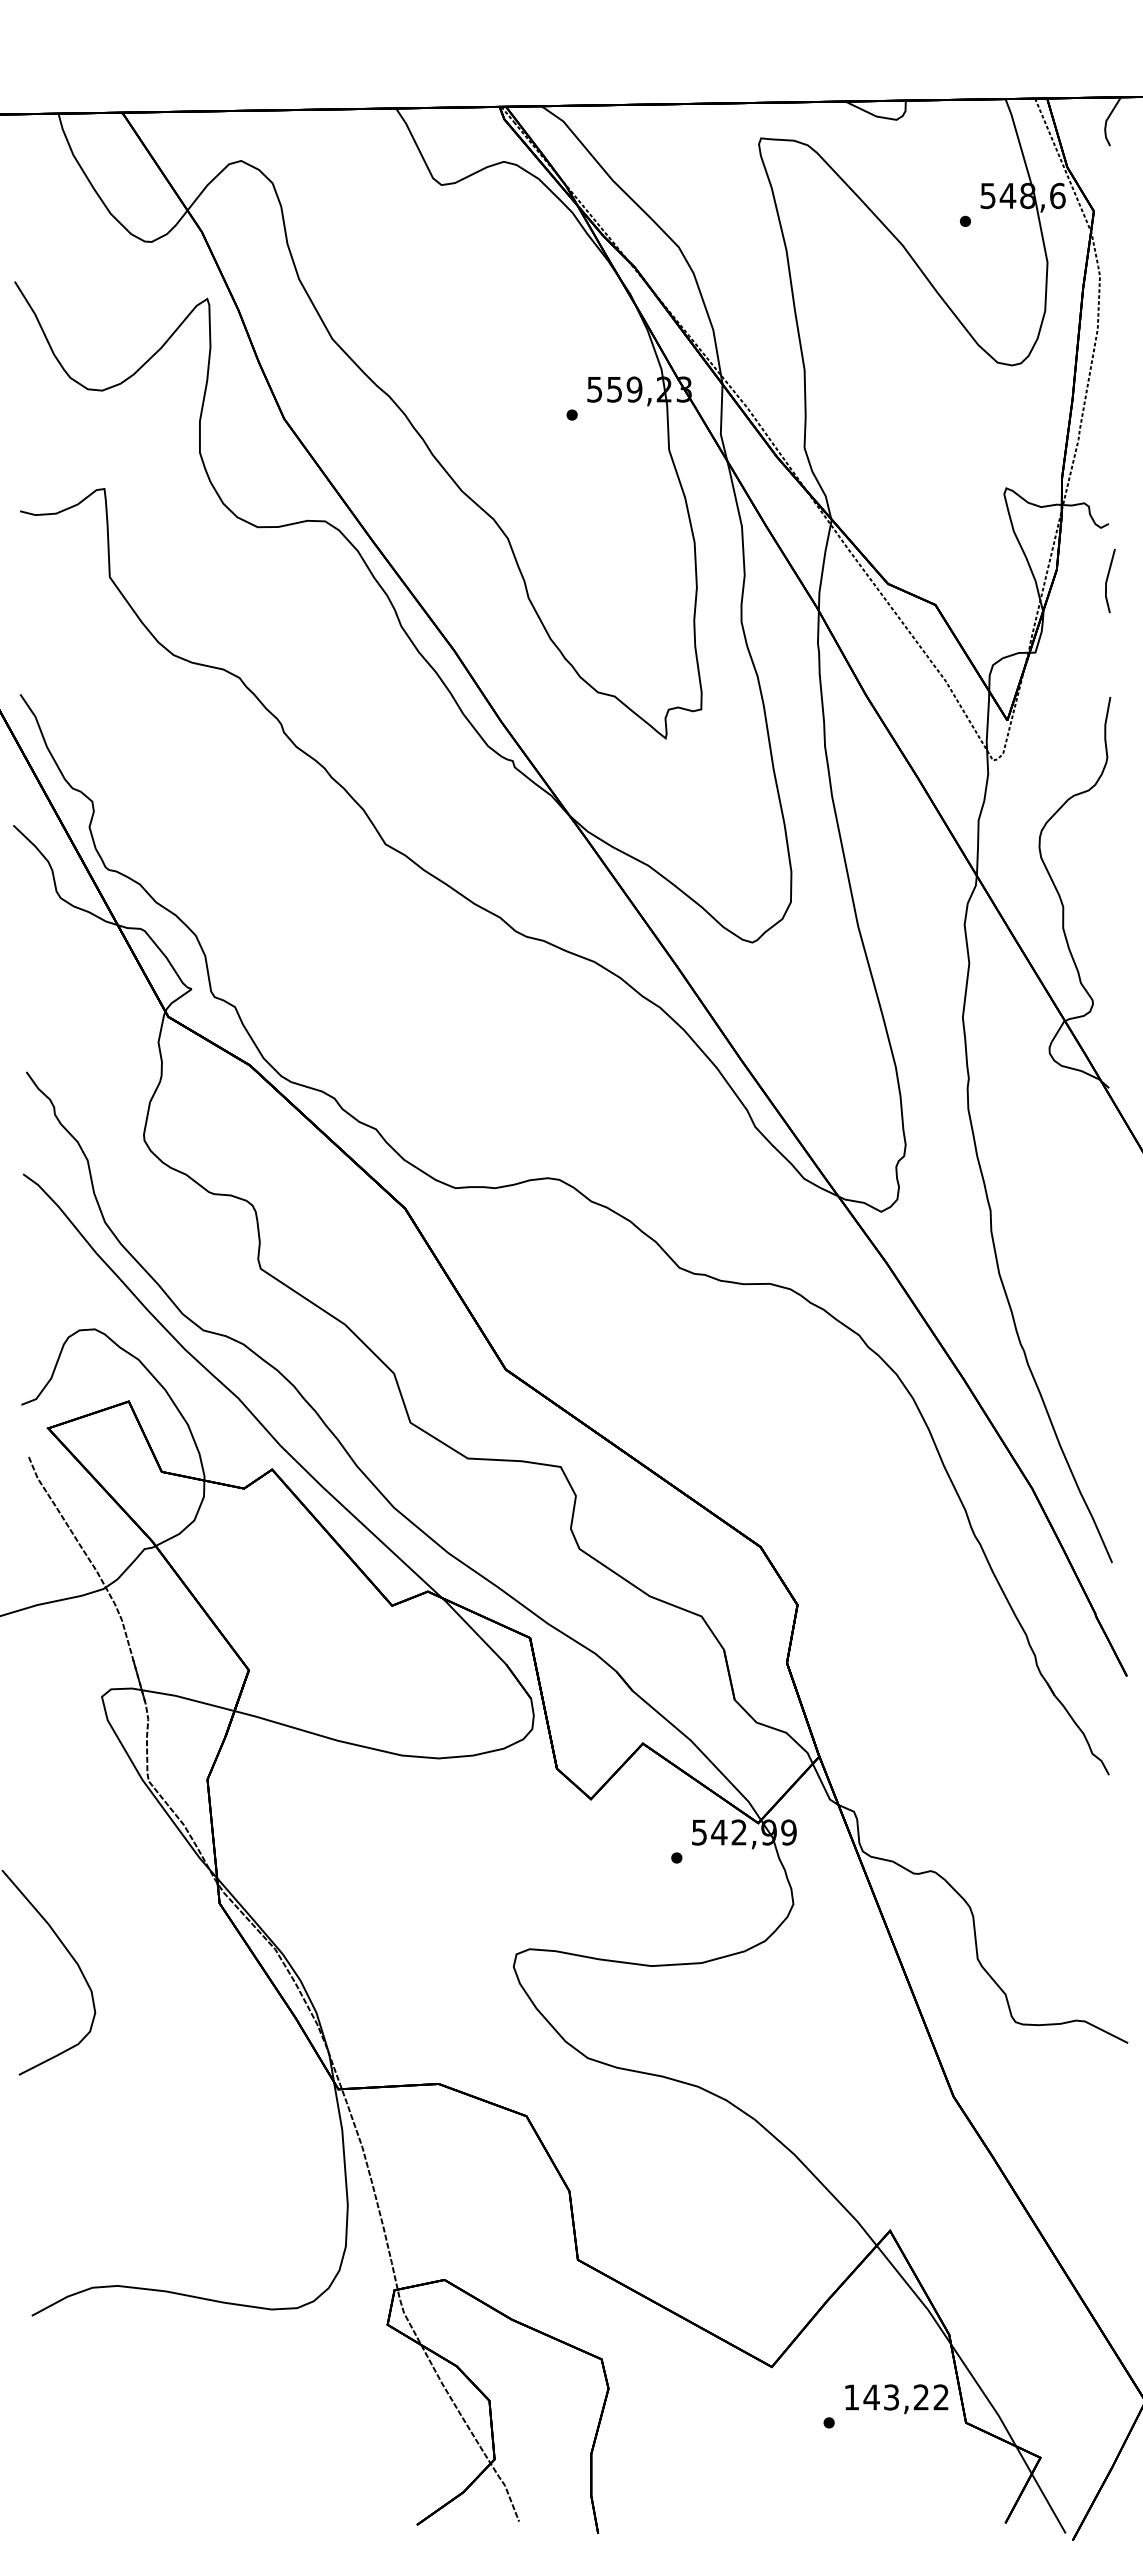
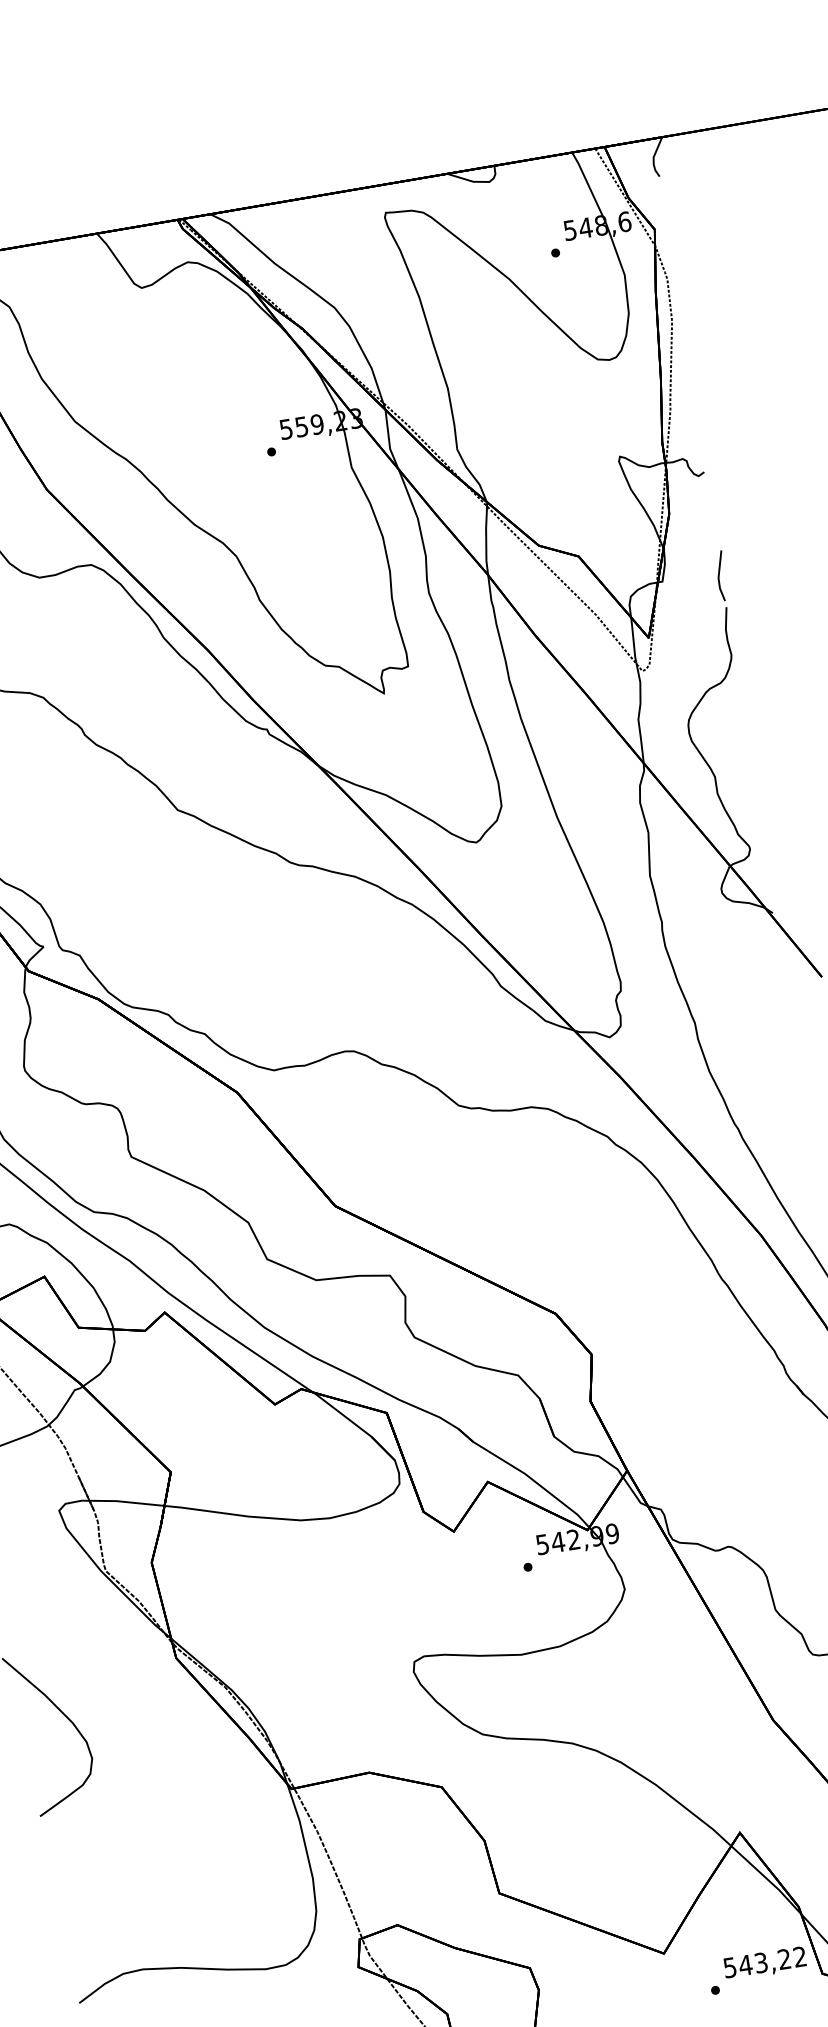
line: (1108, 578) -> (719, 574), moved
text: (851, 2397) -> (729, 1967), 143,22 -> 543,22

